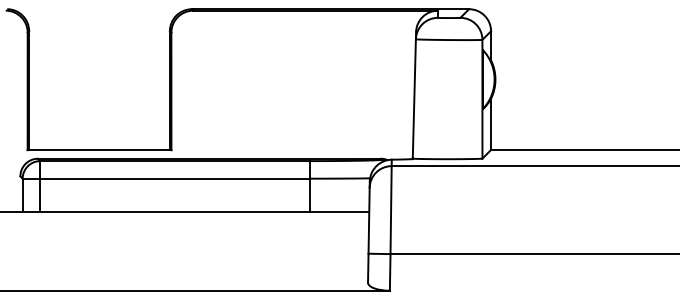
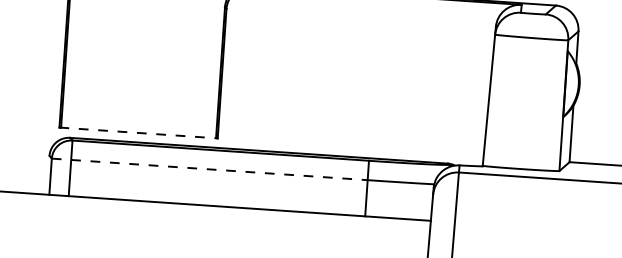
line: (99, 150) -> (138, 133), solid -> dashed
line: (166, 178) -> (210, 169), solid -> dashed

